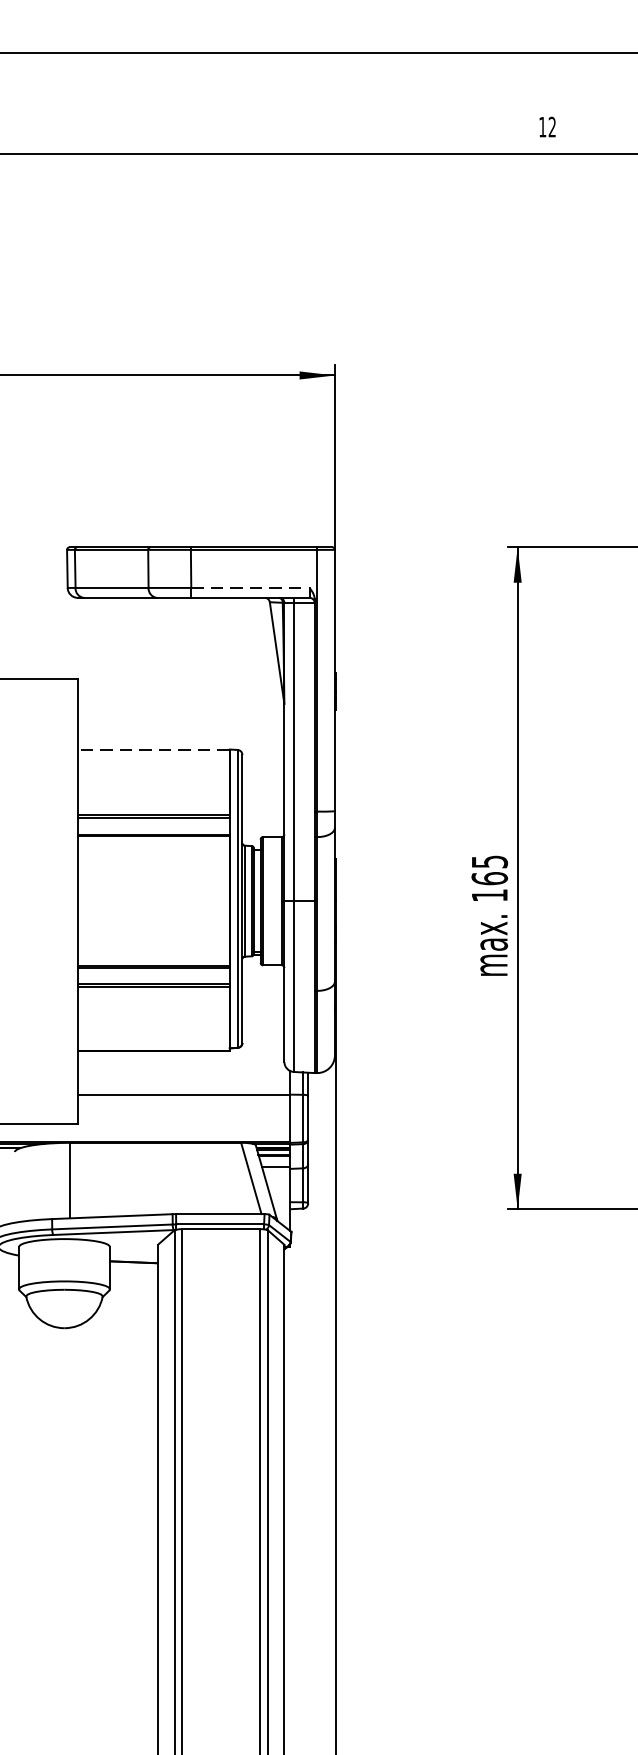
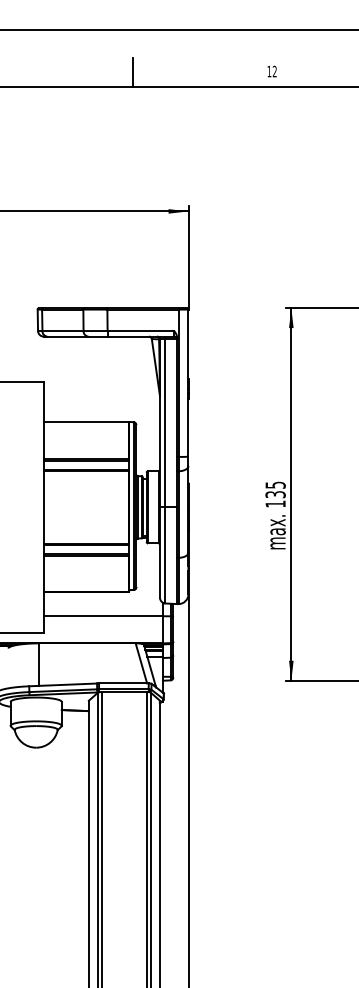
text: (546, 126) -> (271, 71), moved
line: (237, 128) -> (133, 72), added
line: (251, 588) -> (141, 331), dashed -> solid
line: (153, 748) -> (86, 421), dashed -> solid
text: (489, 878) -> (275, 494), 165 -> 135

